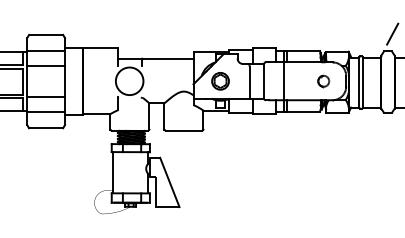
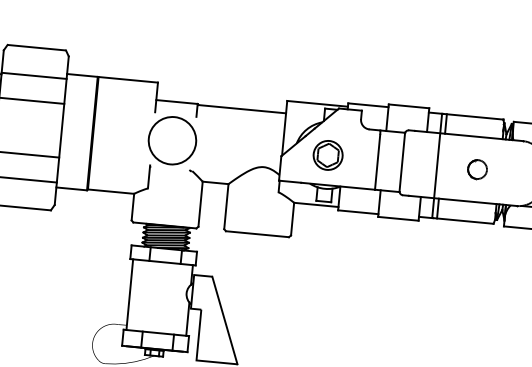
part: (323, 81) -> (477, 169), moved

